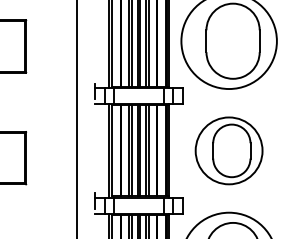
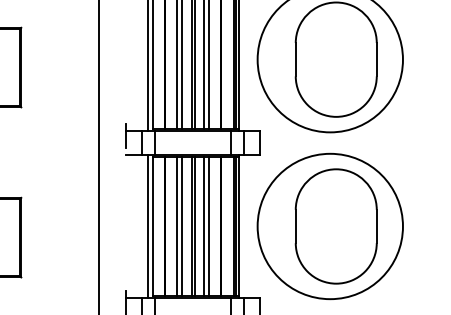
part: (228, 150) -> (329, 225), size x1.43

